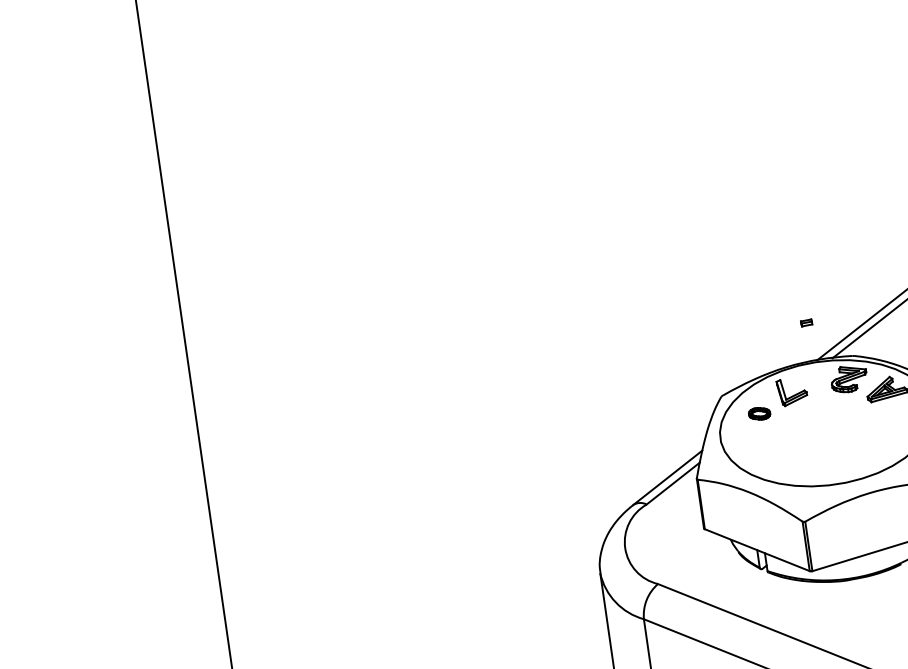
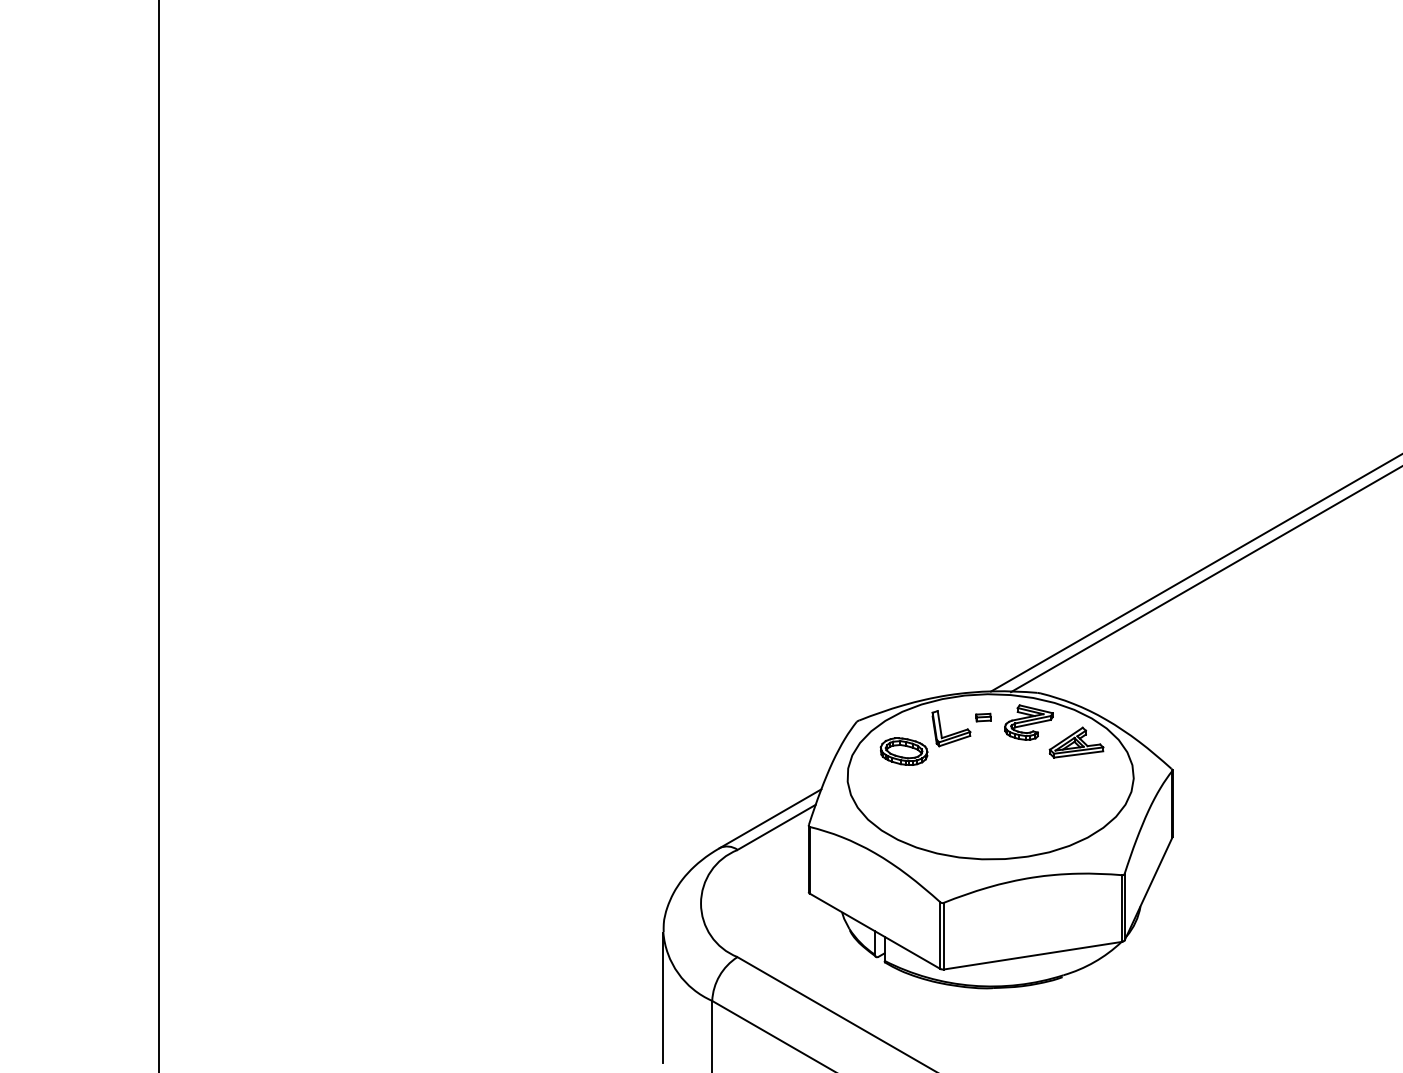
part: (806, 322) -> (983, 717), moved
part: (759, 413) -> (903, 751), size x1.67

